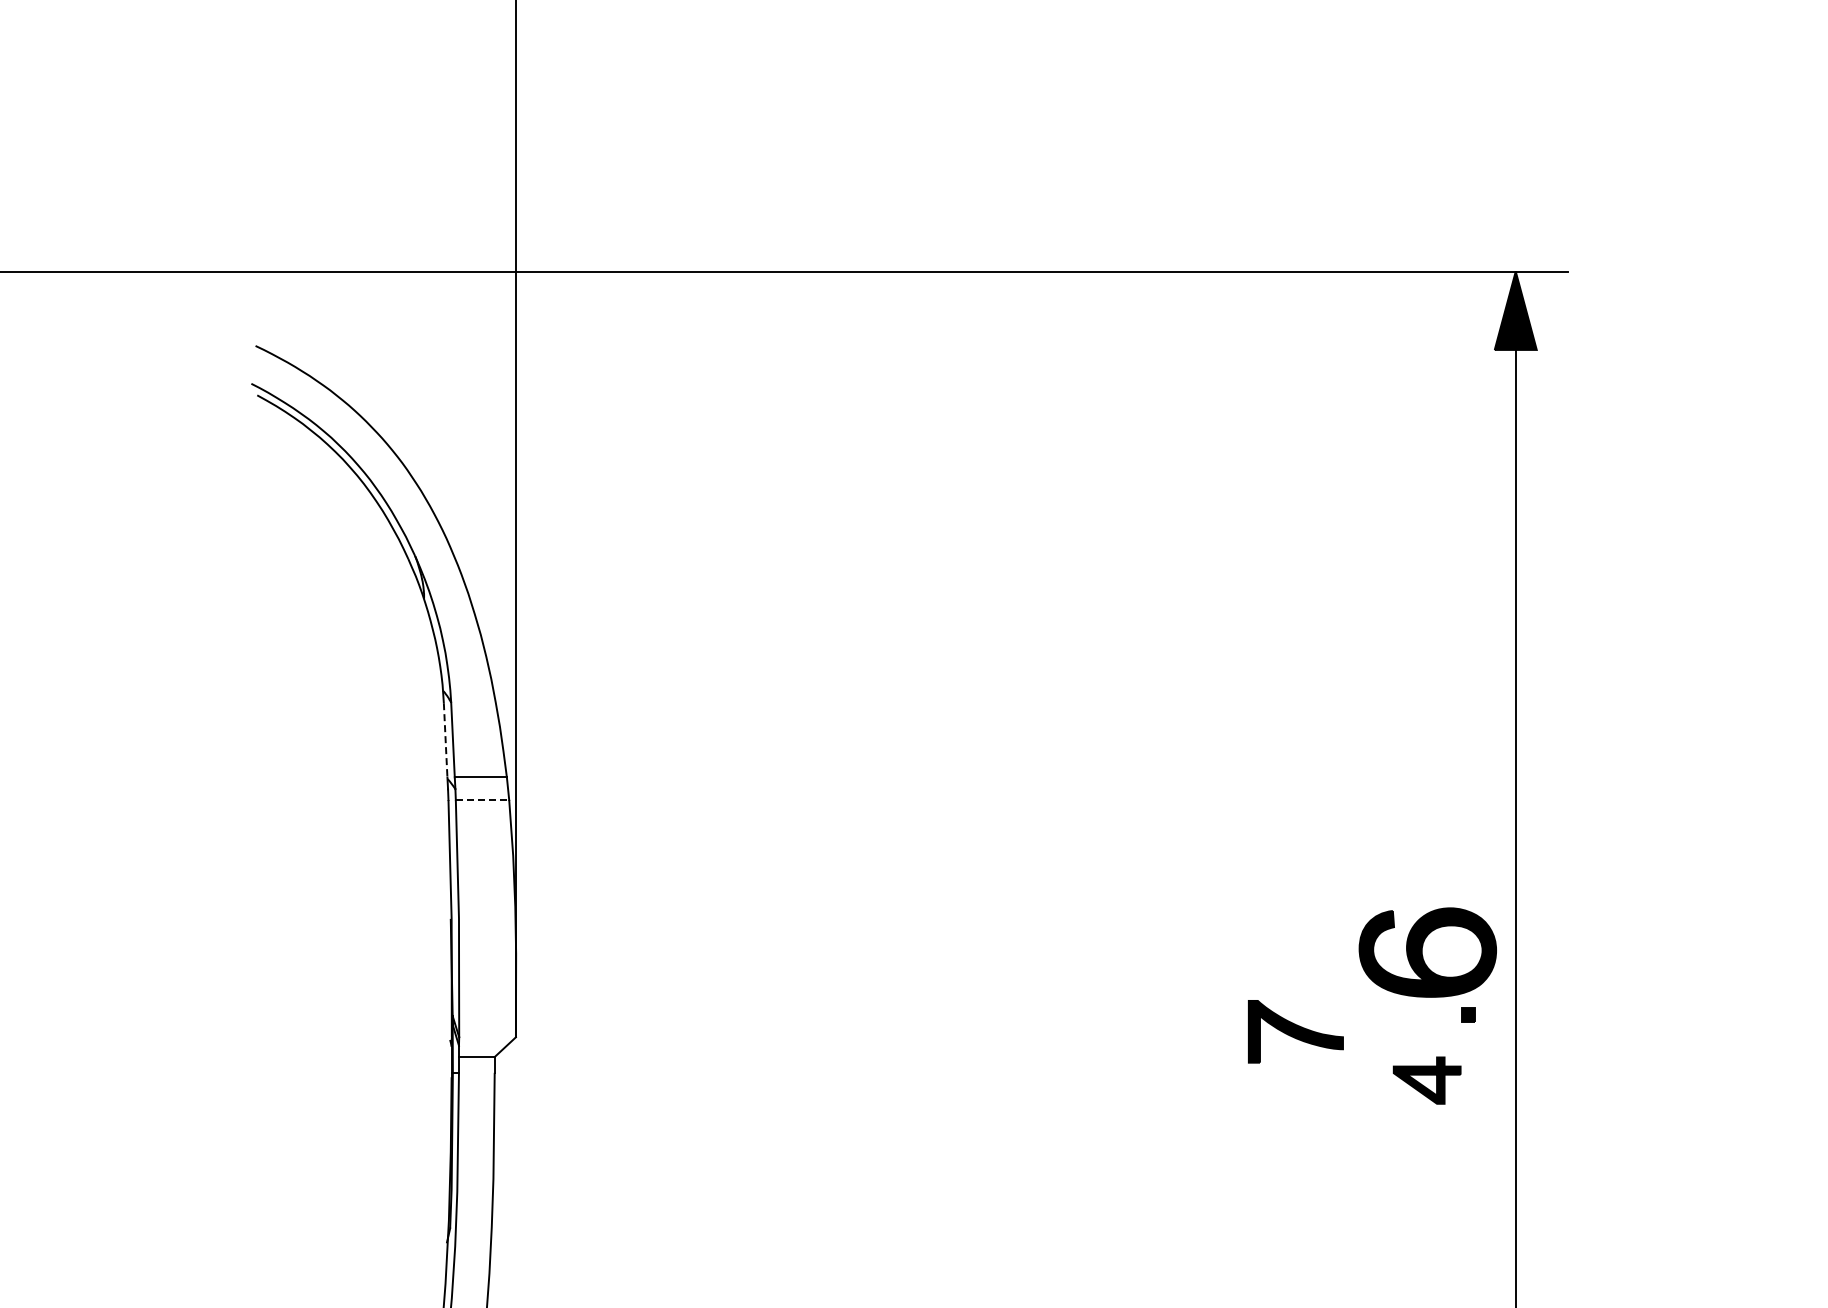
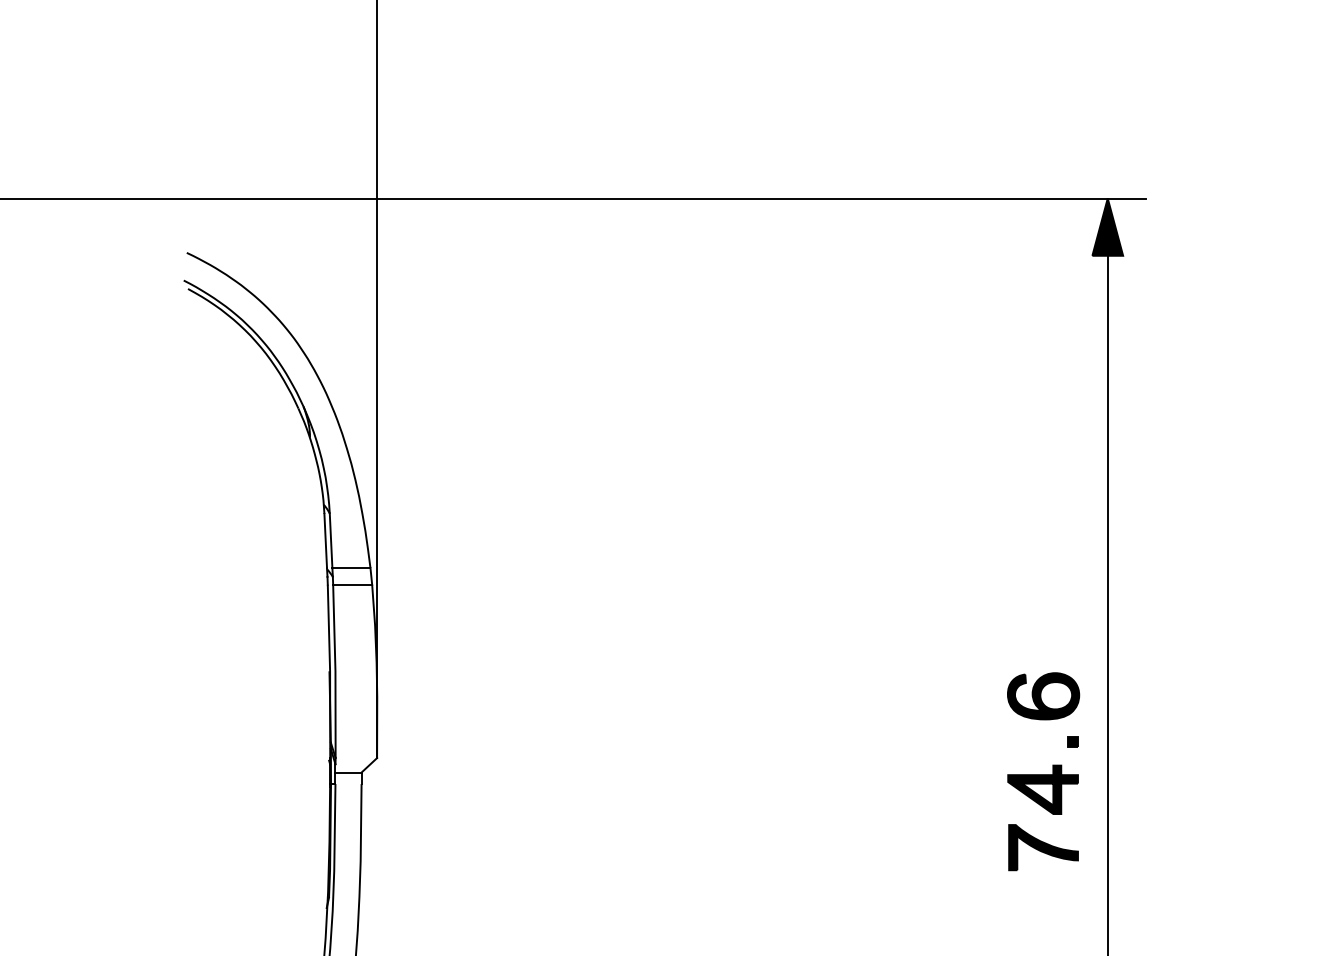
line: (445, 740) -> (325, 541), dashed -> solid
line: (482, 800) -> (352, 585), dashed -> solid
part: (1427, 952) -> (1043, 696), size x0.71
part: (1295, 1031) -> (1043, 847), moved
part: (1426, 1080) -> (1042, 789), size x1.43

